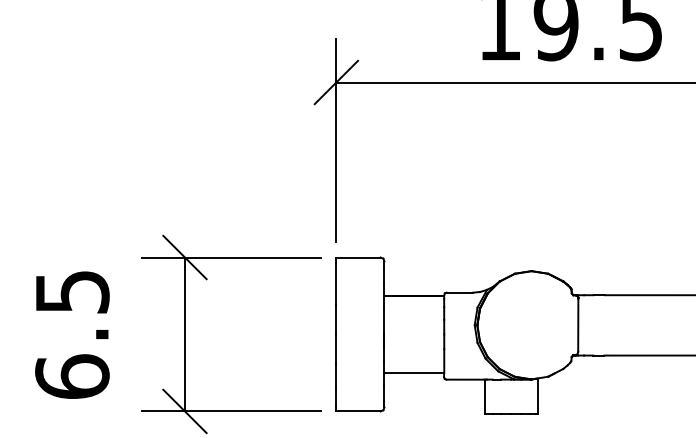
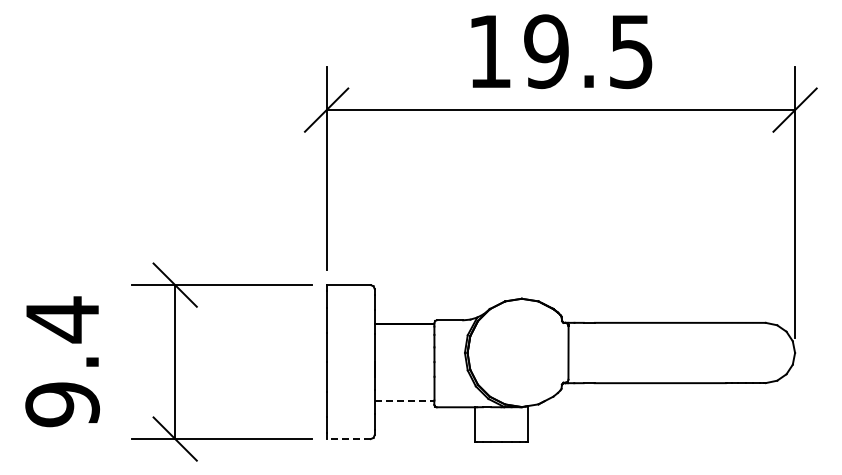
text: (72, 333) -> (62, 361), 6.5 -> 9.4
line: (414, 372) -> (404, 400), solid -> dashed
line: (358, 411) -> (348, 439), solid -> dashed

